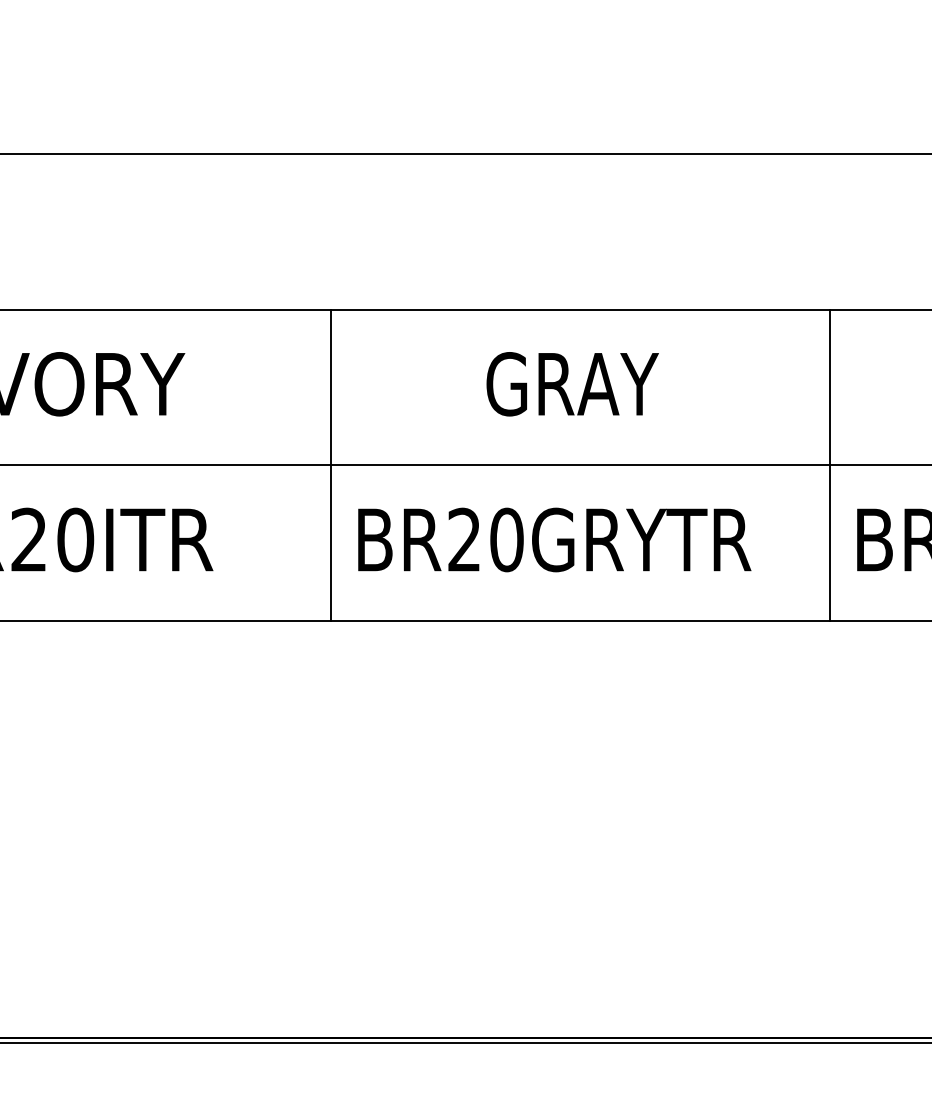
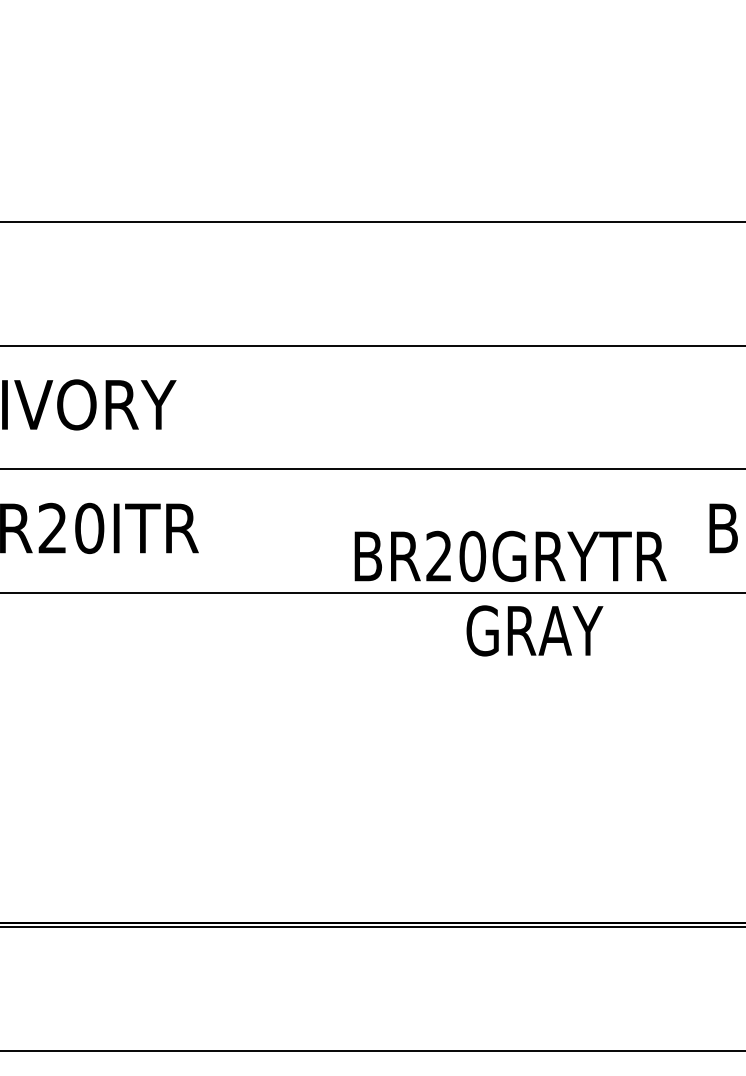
text: (572, 383) -> (534, 630), moved
line: (331, 464) -> (292, 468), removed
line: (829, 464) -> (687, 468), removed
text: (554, 540) -> (510, 556), moved

